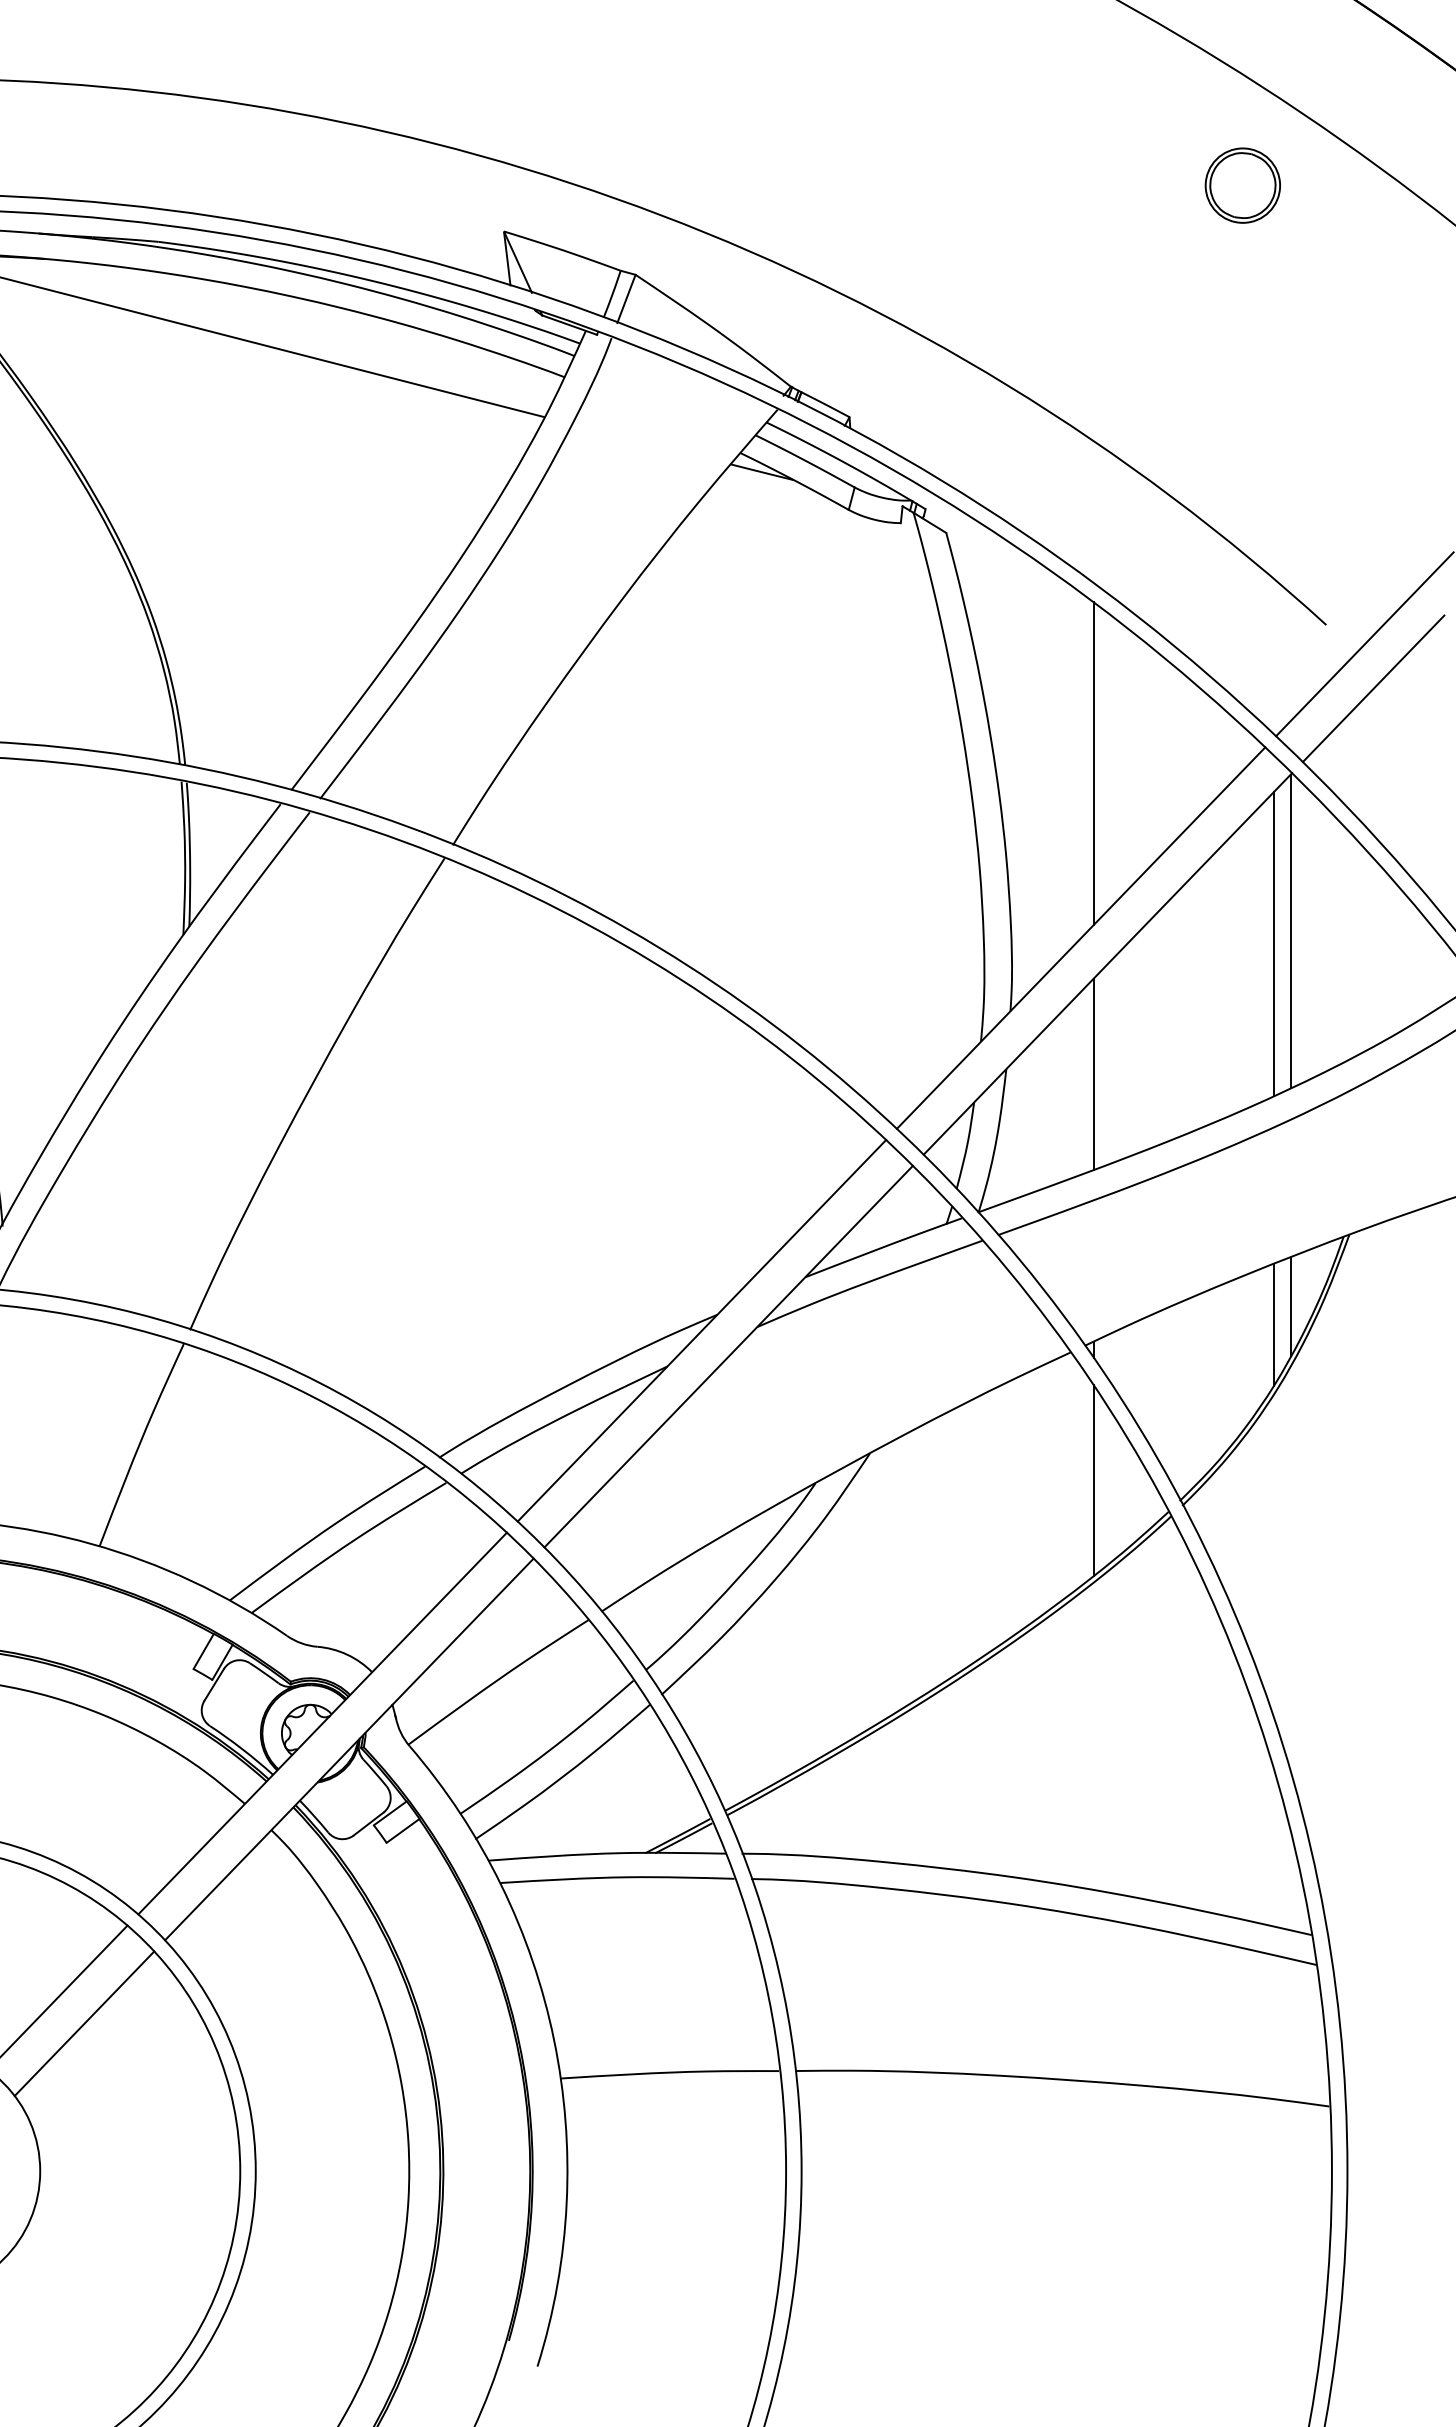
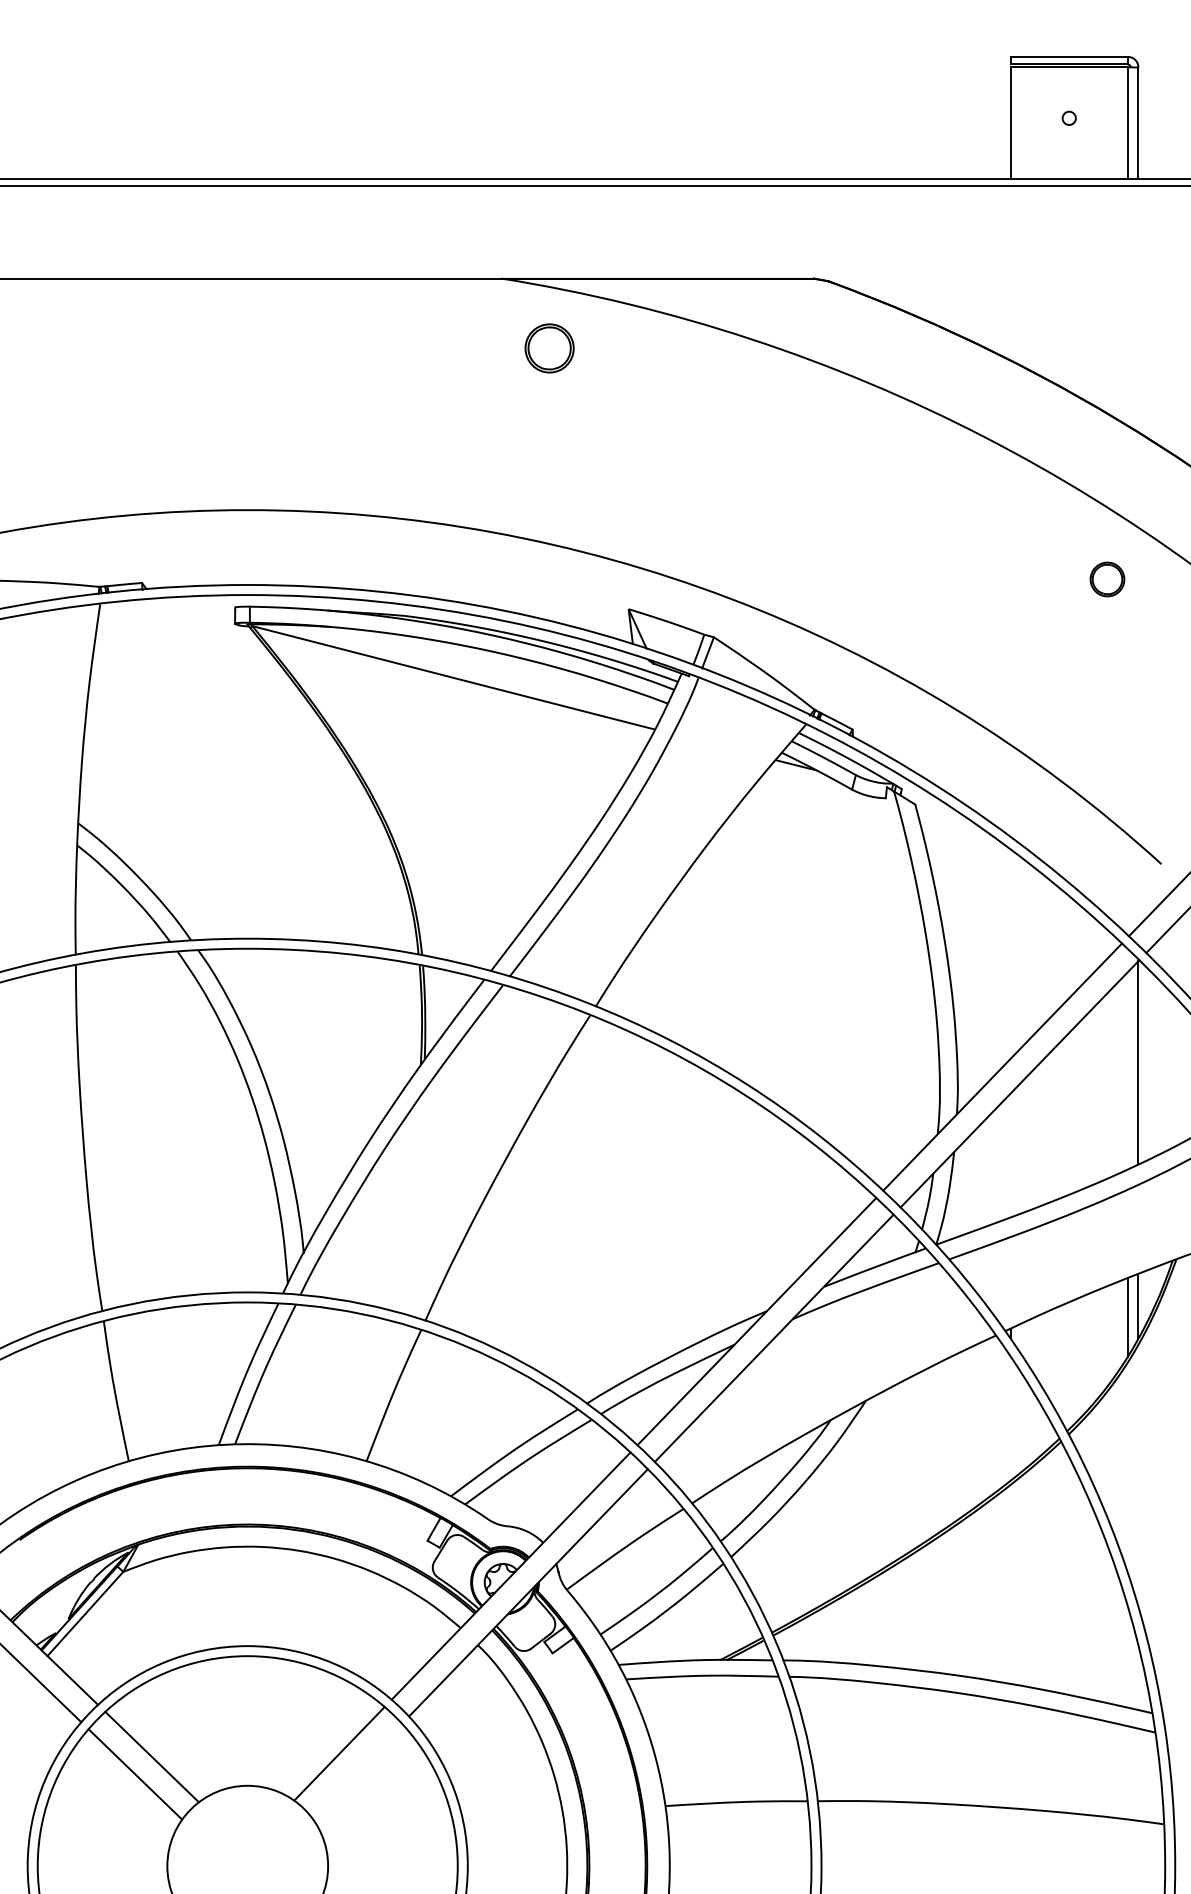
part: (1242, 185) -> (1107, 579), size x0.7
line: (1093, 762) -> (1010, 953), removed
line: (1273, 943) -> (1127, 1070), removed
line: (1093, 1074) -> (1010, 1155), removed
line: (1093, 1480) -> (1010, 1418), removed
line: (83, 2023) -> (356, 1770), removed

